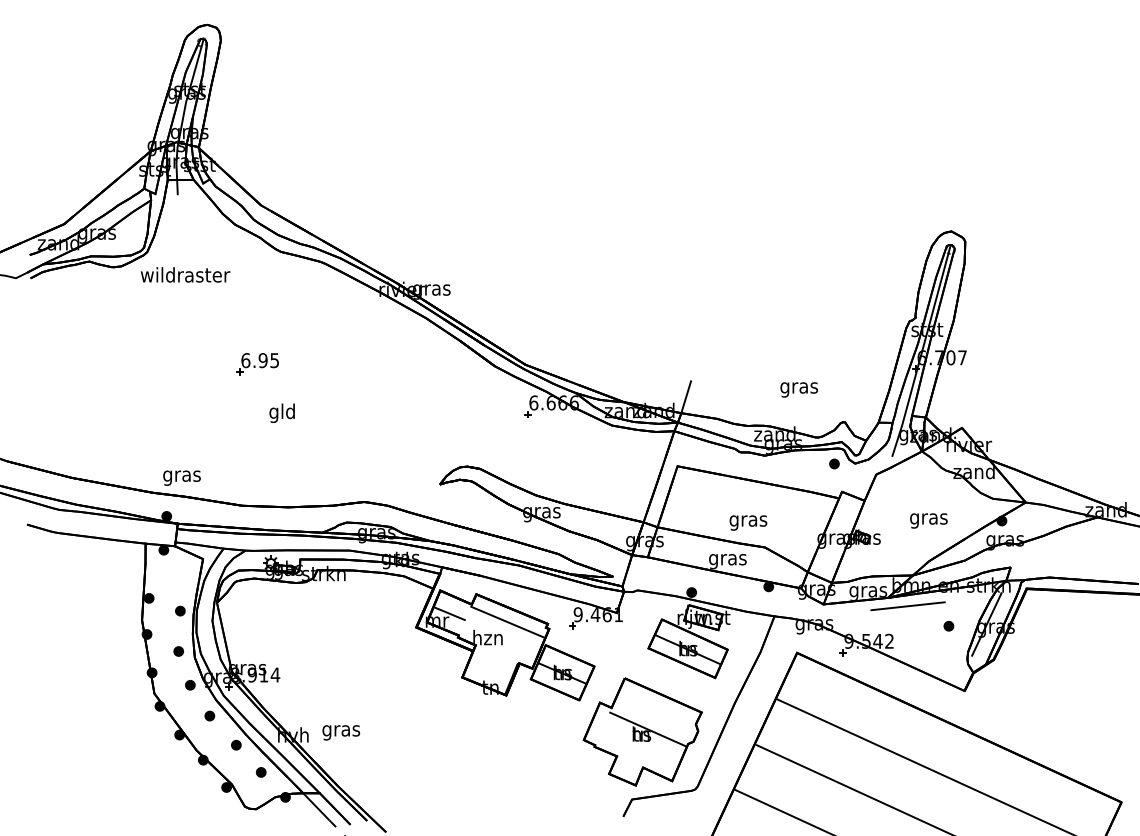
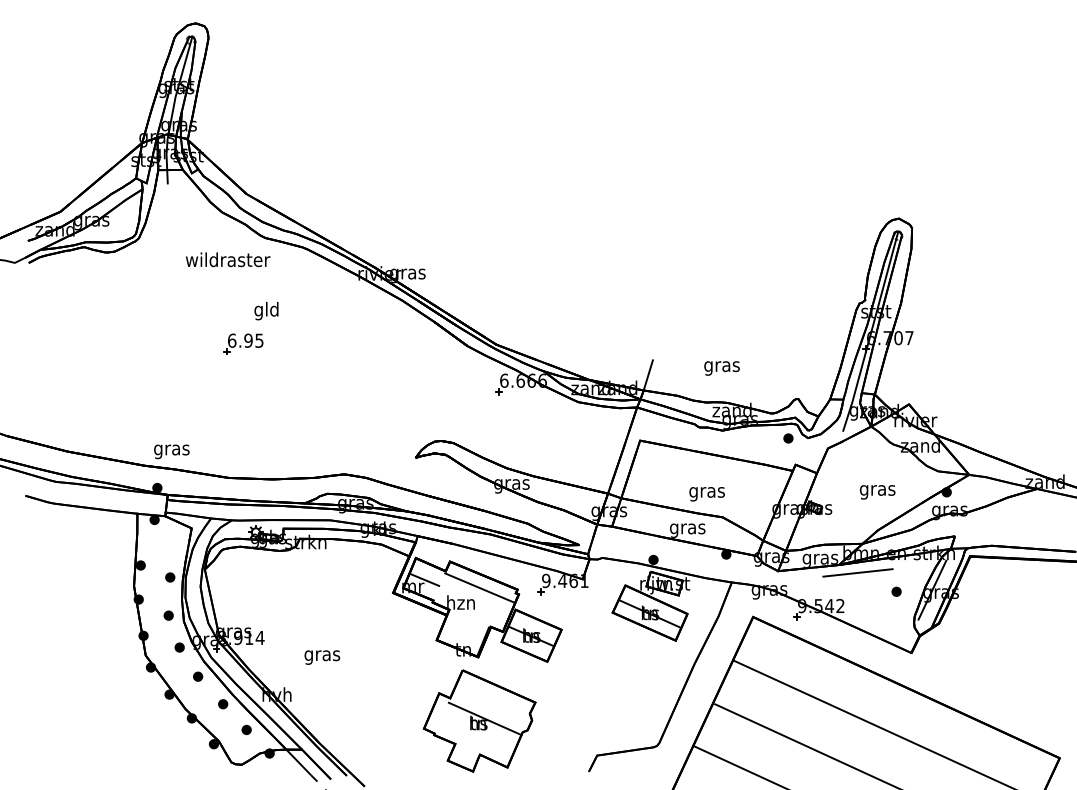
text: (185, 274) -> (228, 259), moved
text: (798, 389) -> (721, 368), moved
text: (281, 412) -> (265, 310), moved
part: (642, 731) -> (479, 720), moved
text: (341, 732) -> (322, 657), moved

